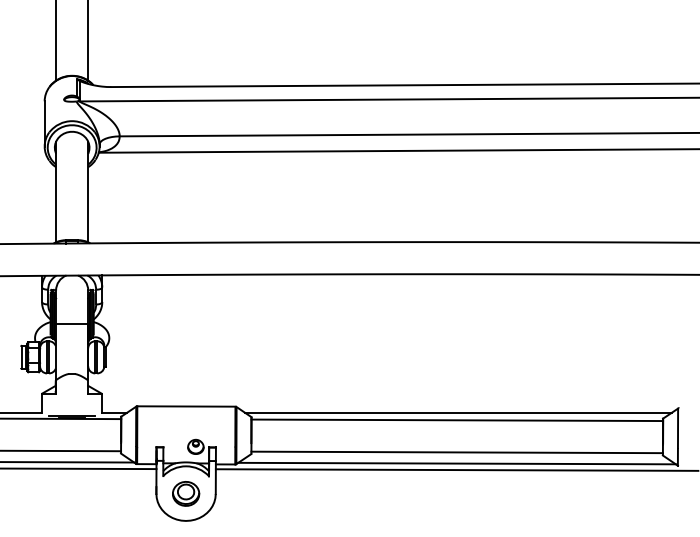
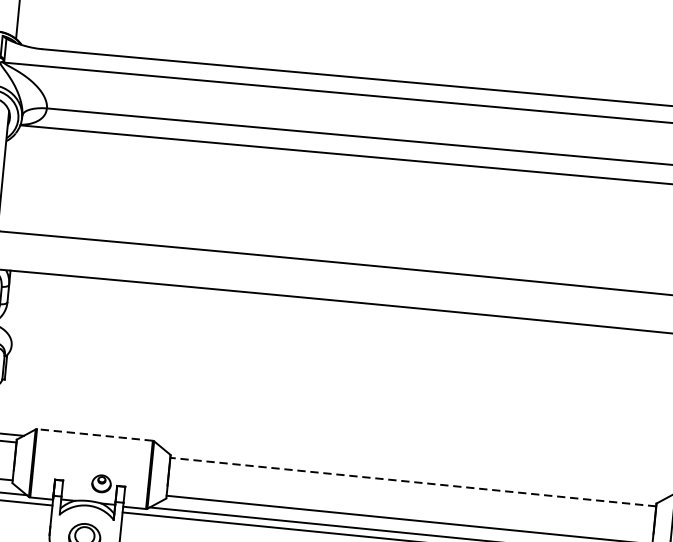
line: (185, 406) -> (93, 434), solid -> dashed
line: (458, 412) -> (415, 473), removed
line: (457, 420) -> (413, 482), solid -> dashed

